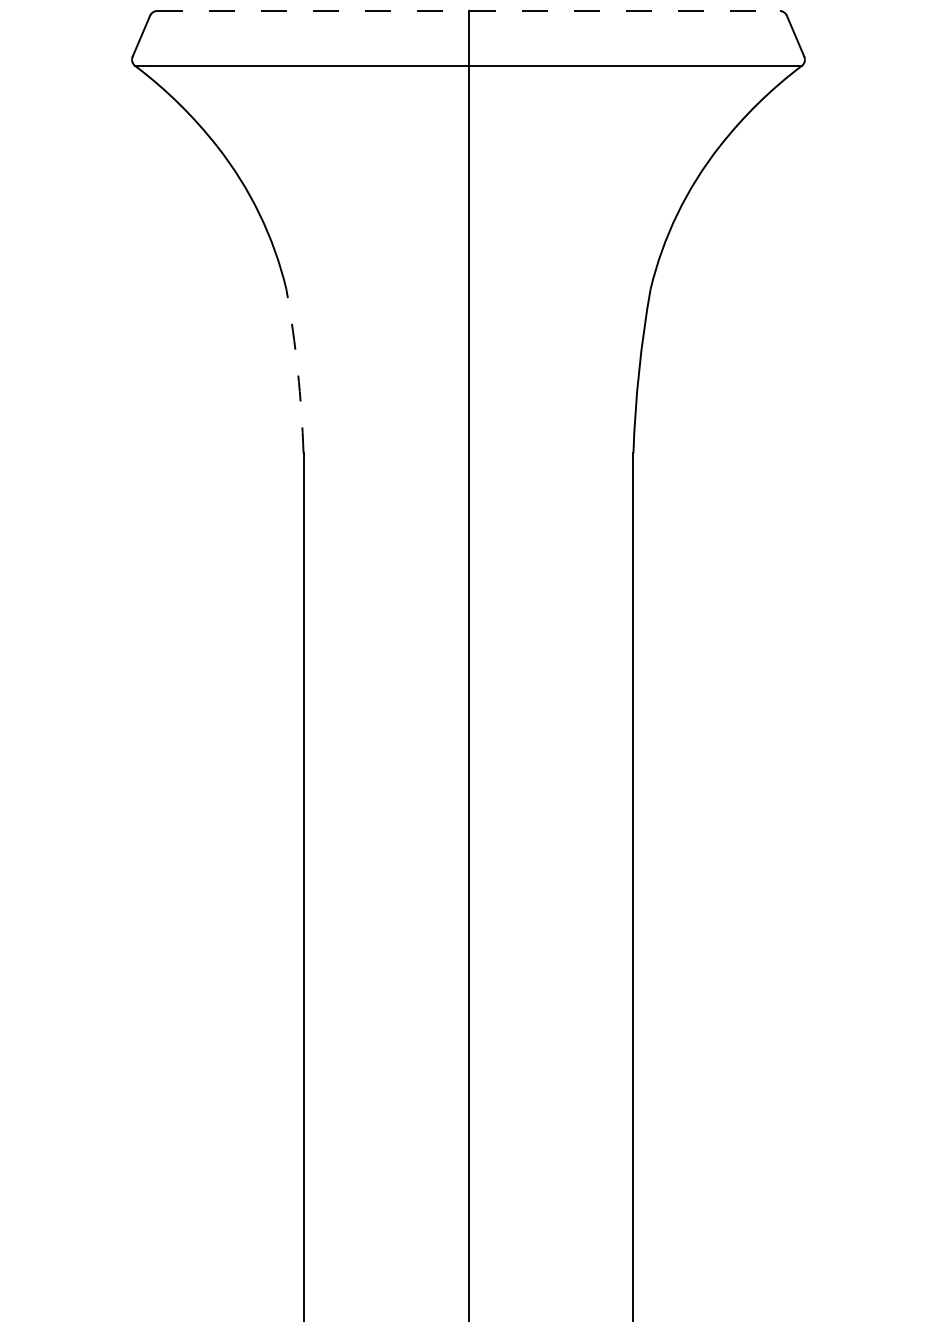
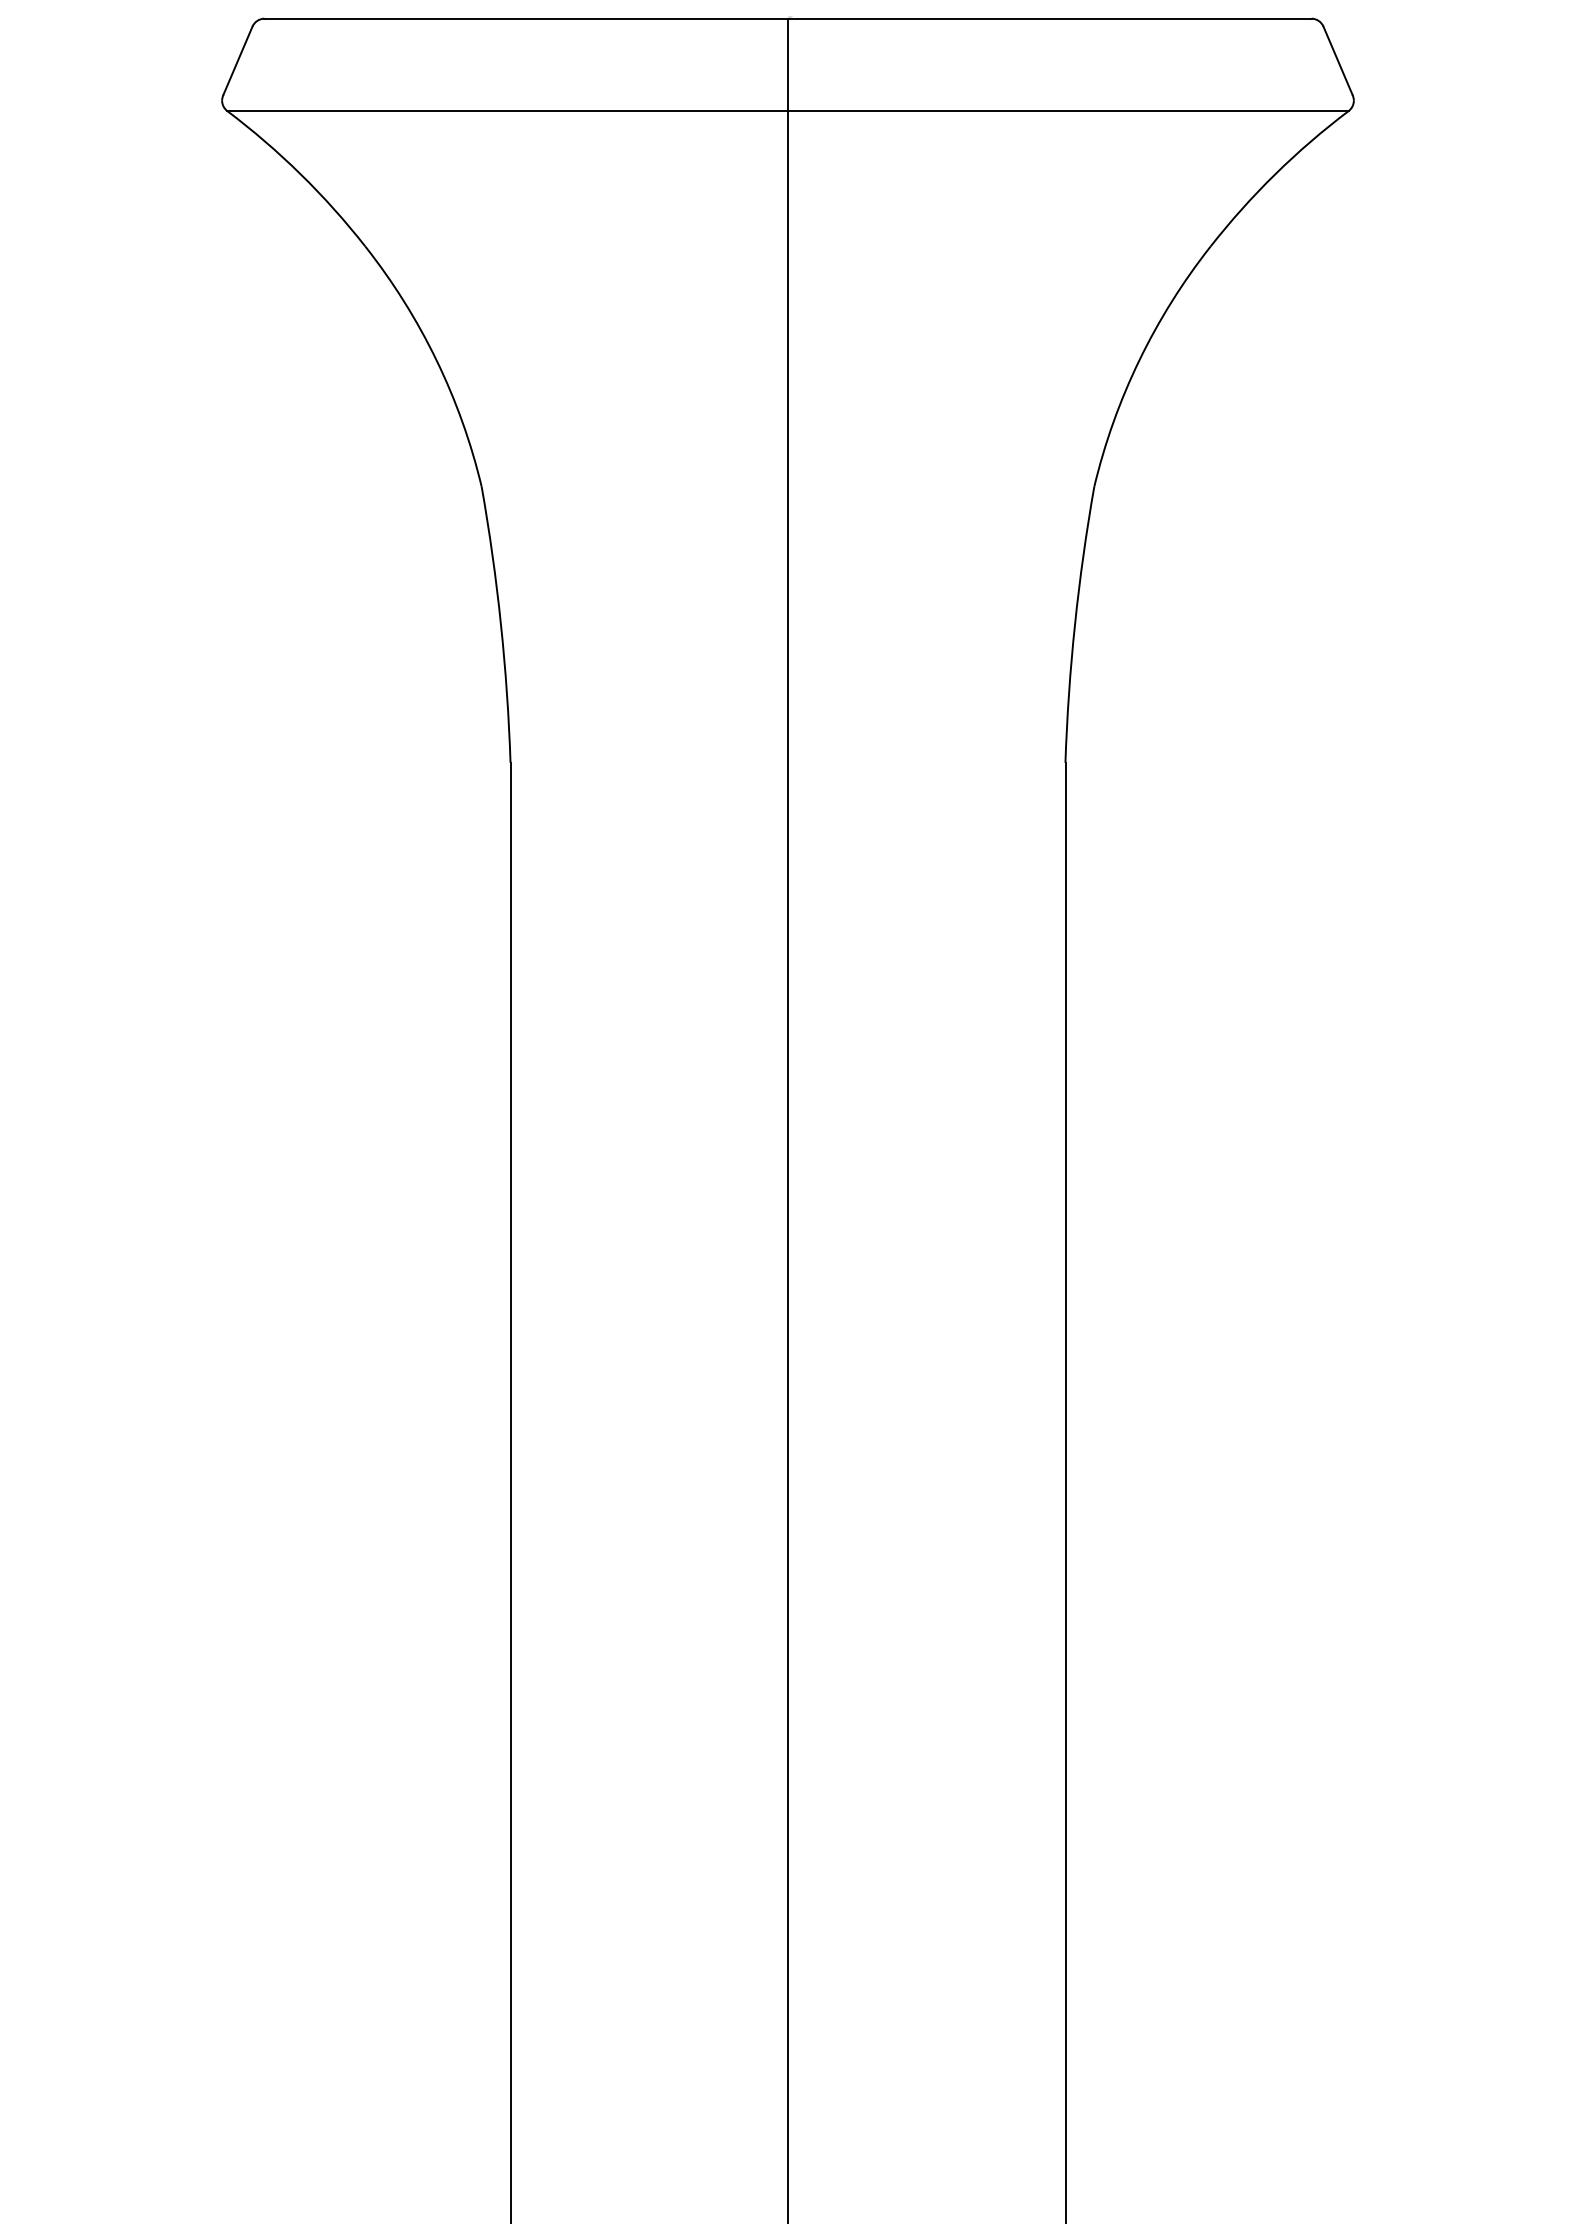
line: (468, 10) -> (788, 17), dashed -> solid
arc: (297, 371) -> (500, 625), dashed -> solid

